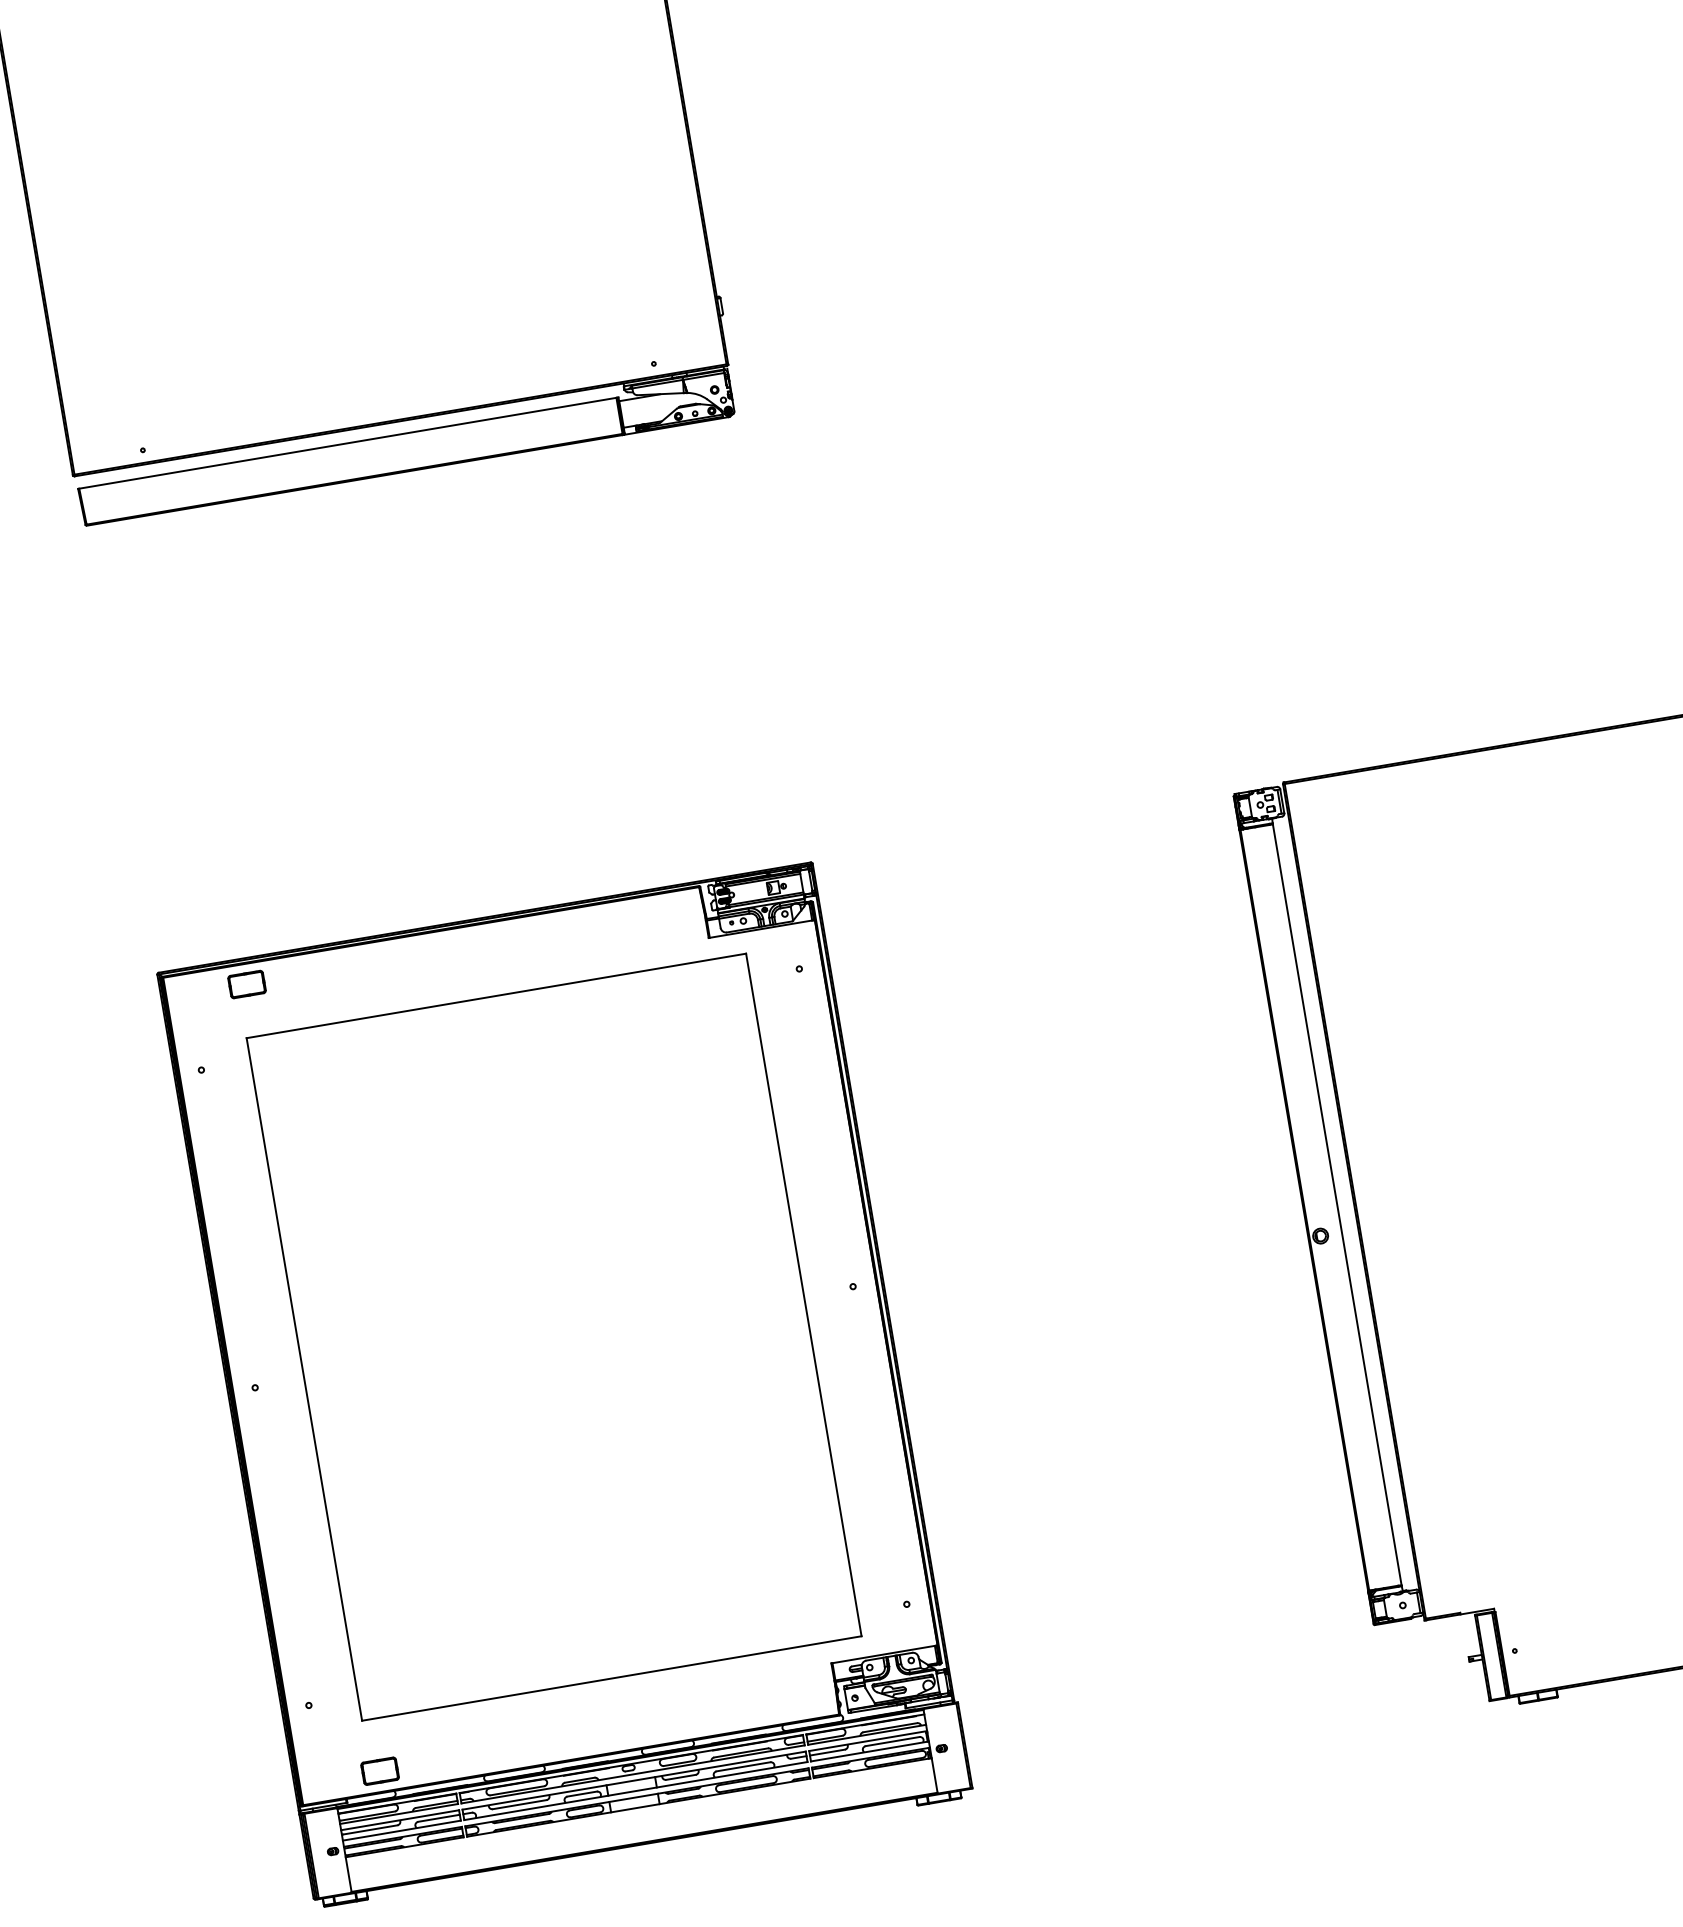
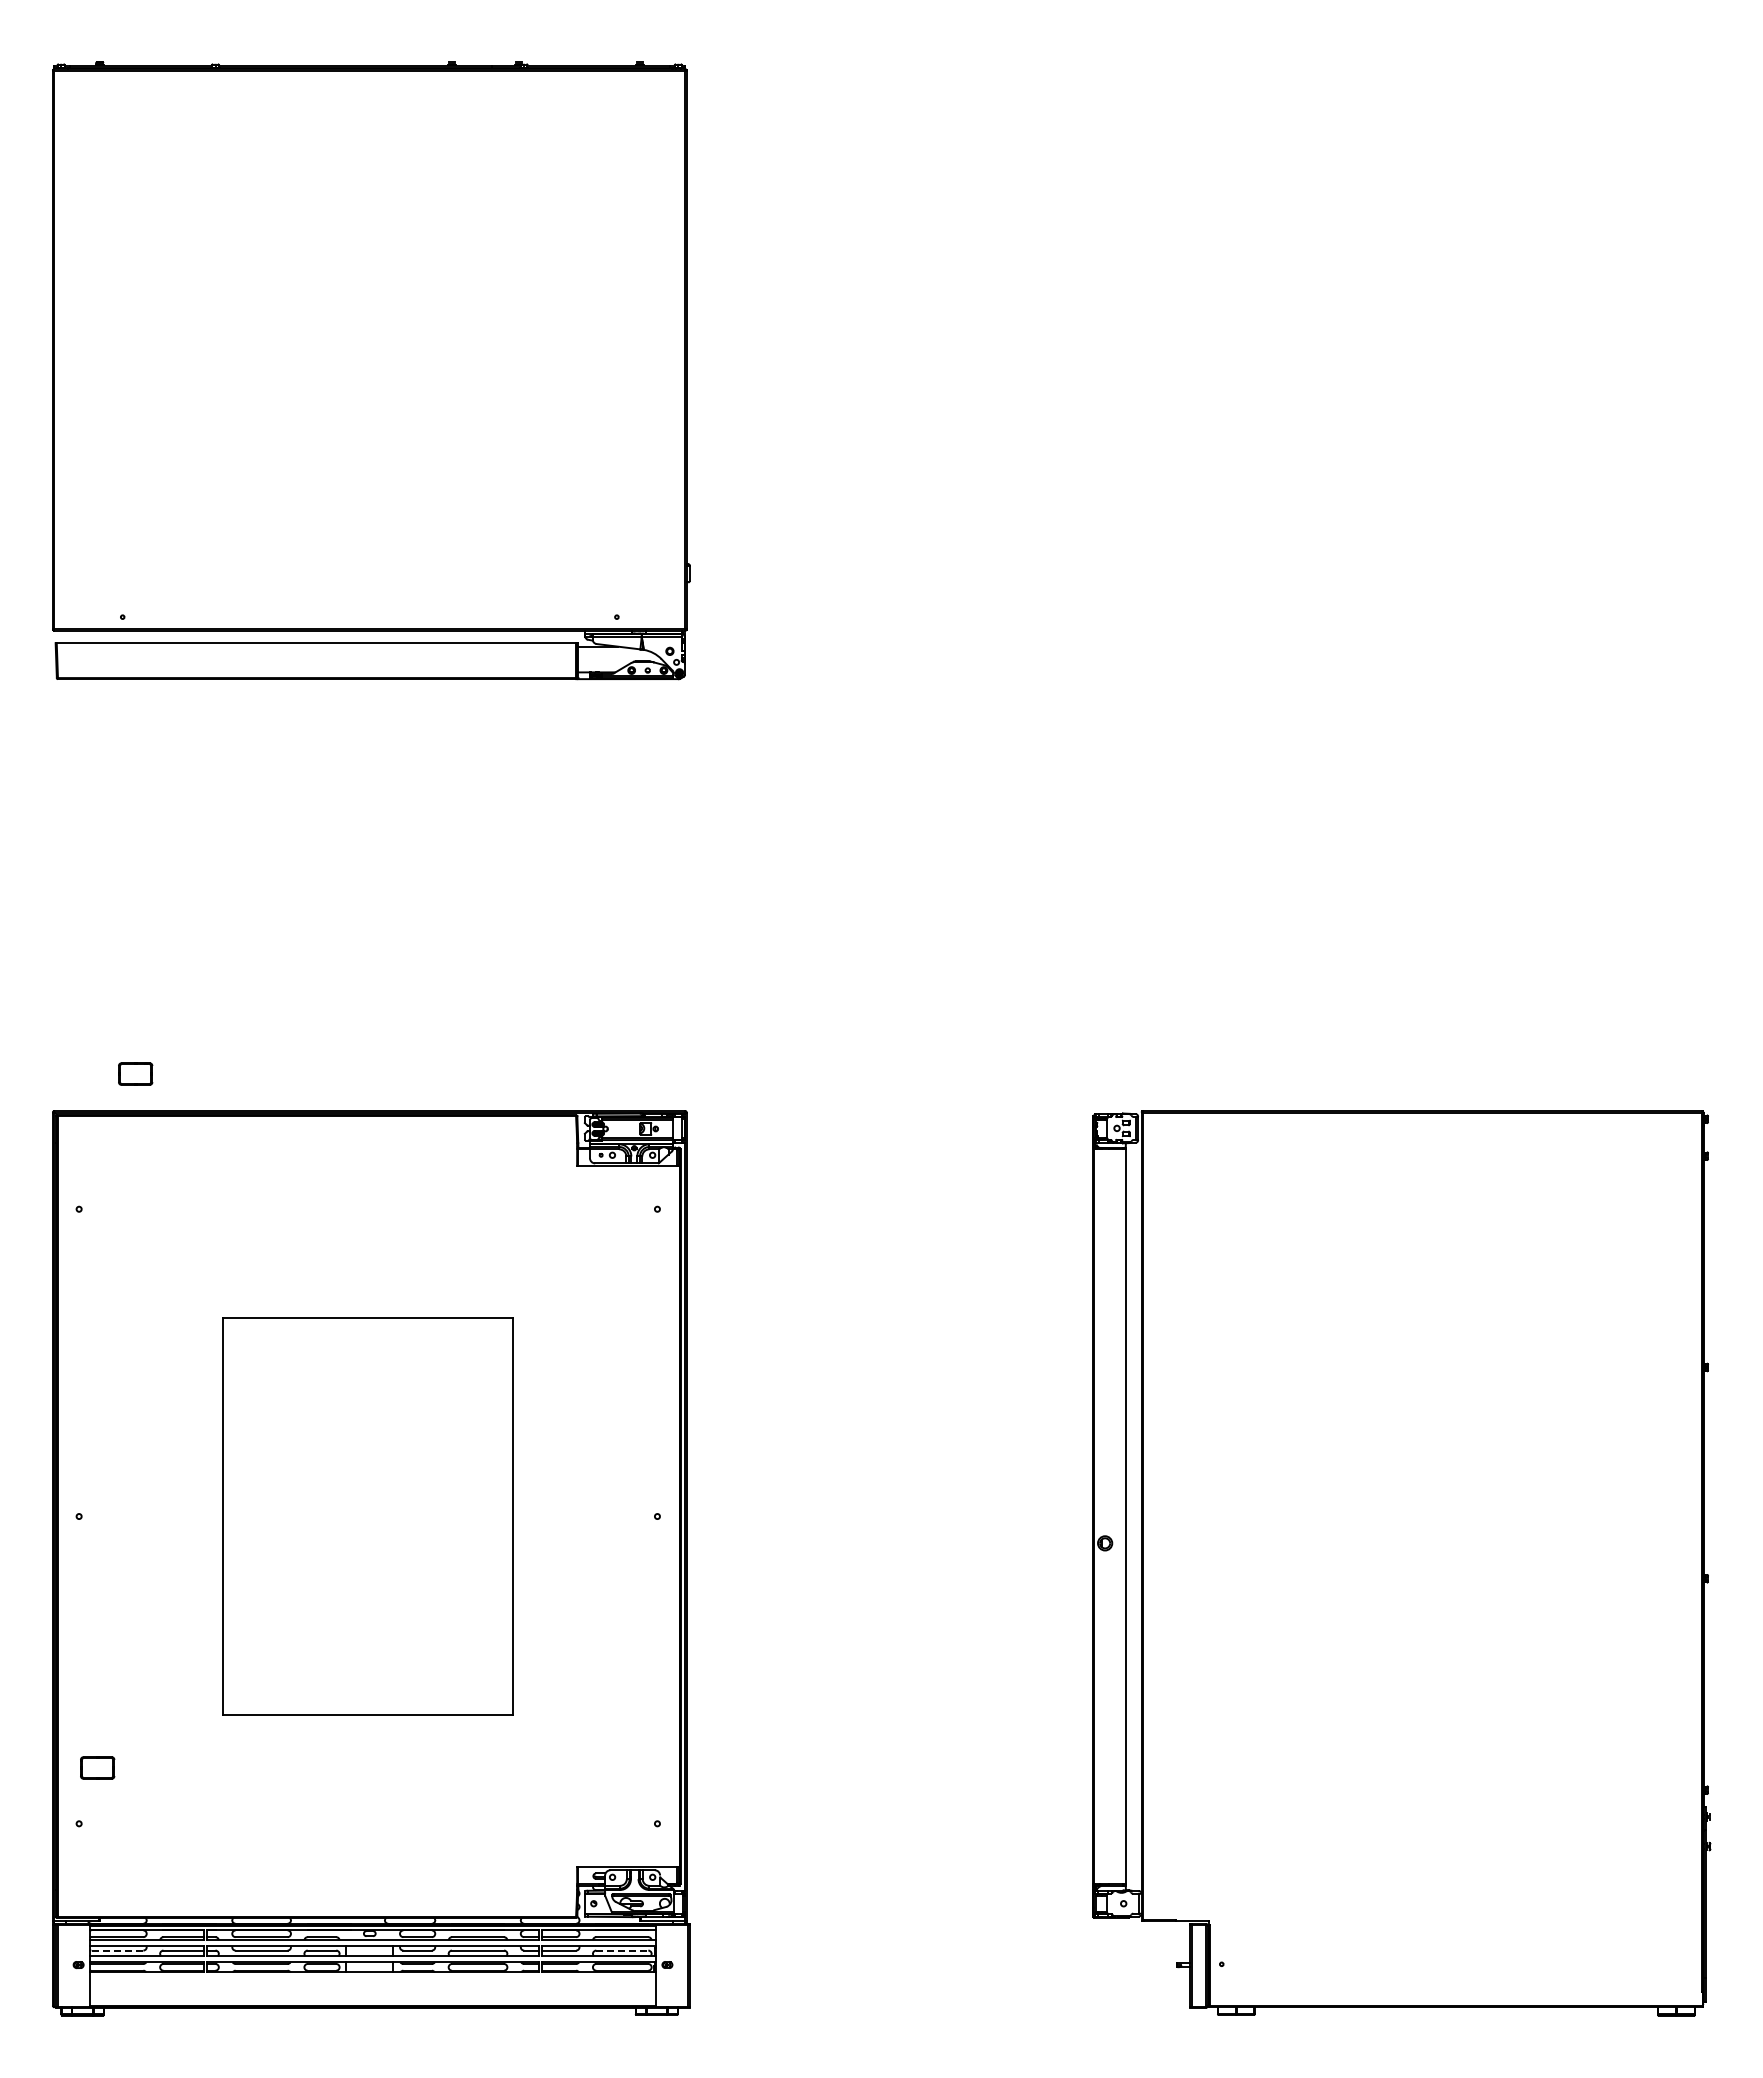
part: (246, 983) -> (135, 1073), moved
part: (554, 1337) -> (368, 1516), size x0.6
line: (892, 1741) -> (622, 1950), solid -> dashed
part: (379, 1770) -> (97, 1767), moved
line: (369, 1829) -> (116, 1950), solid -> dashed

